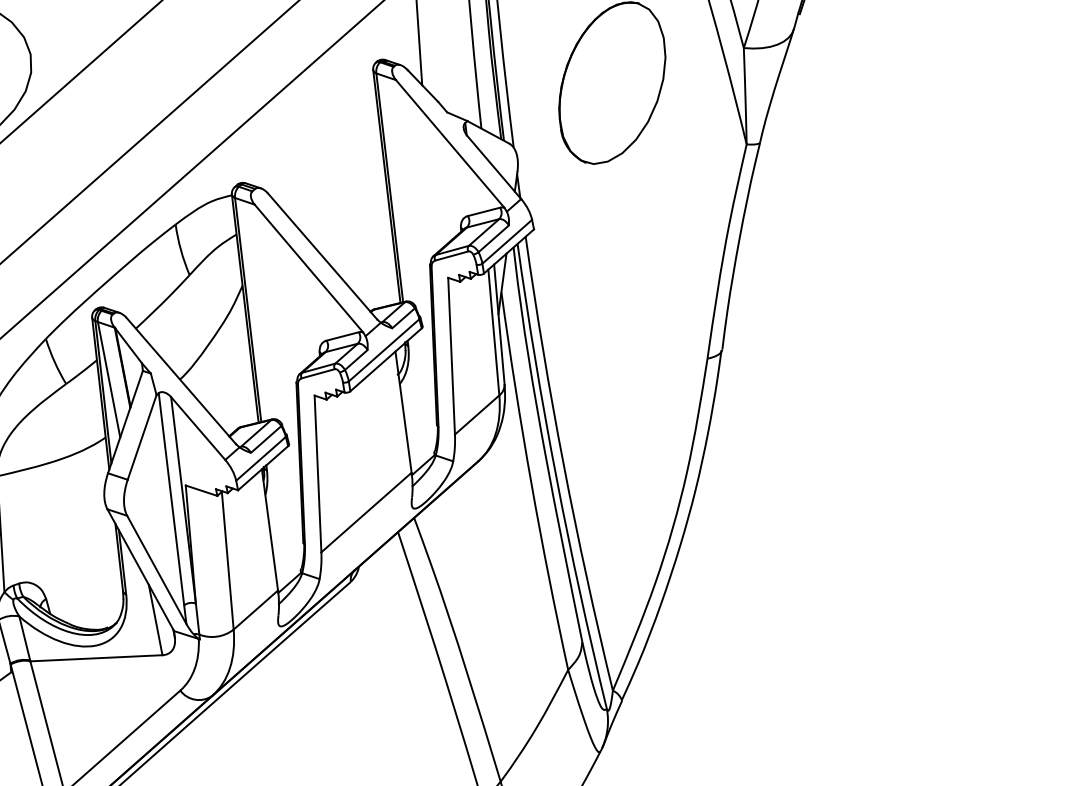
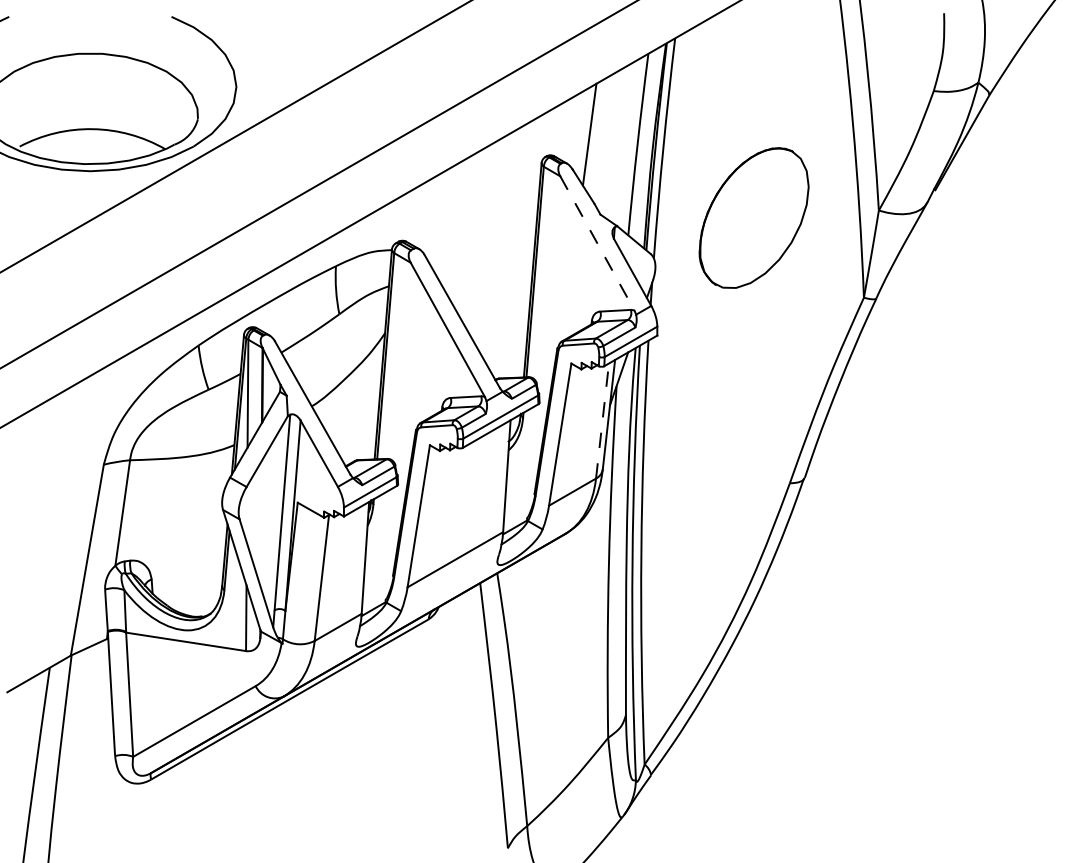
line: (450, 143) -> (597, 243), solid -> dashed
line: (493, 333) -> (602, 421), solid -> dashed

